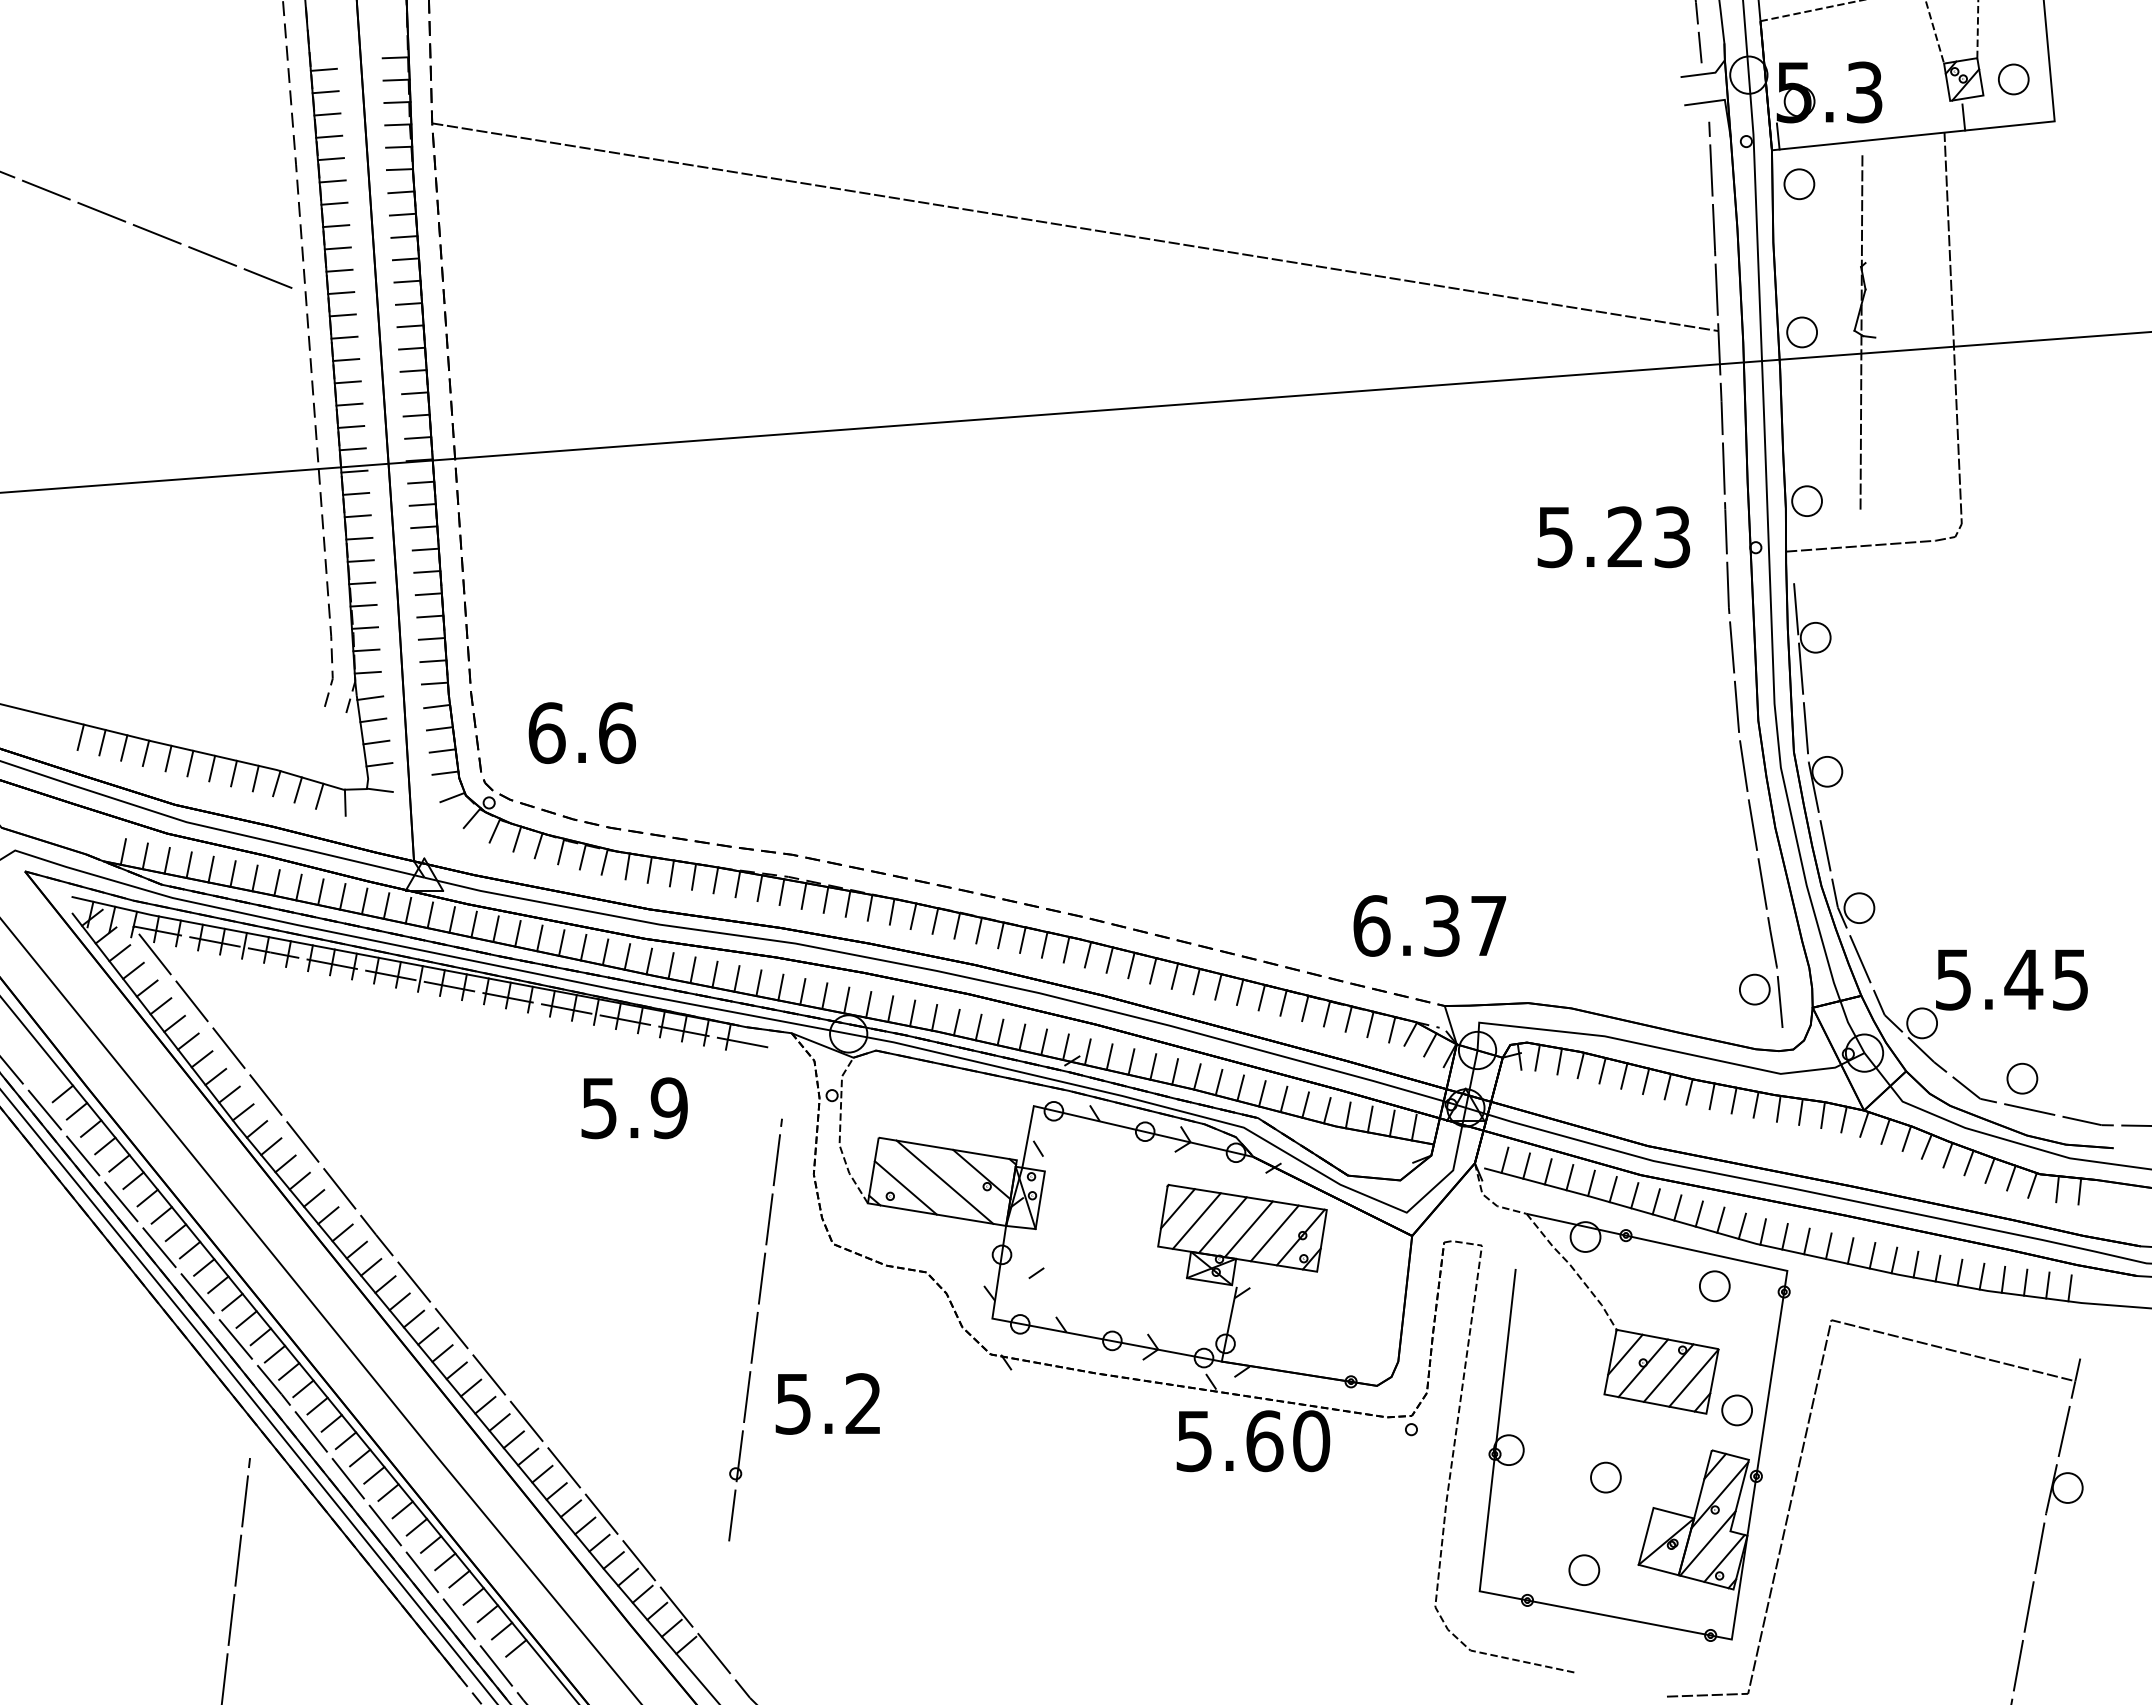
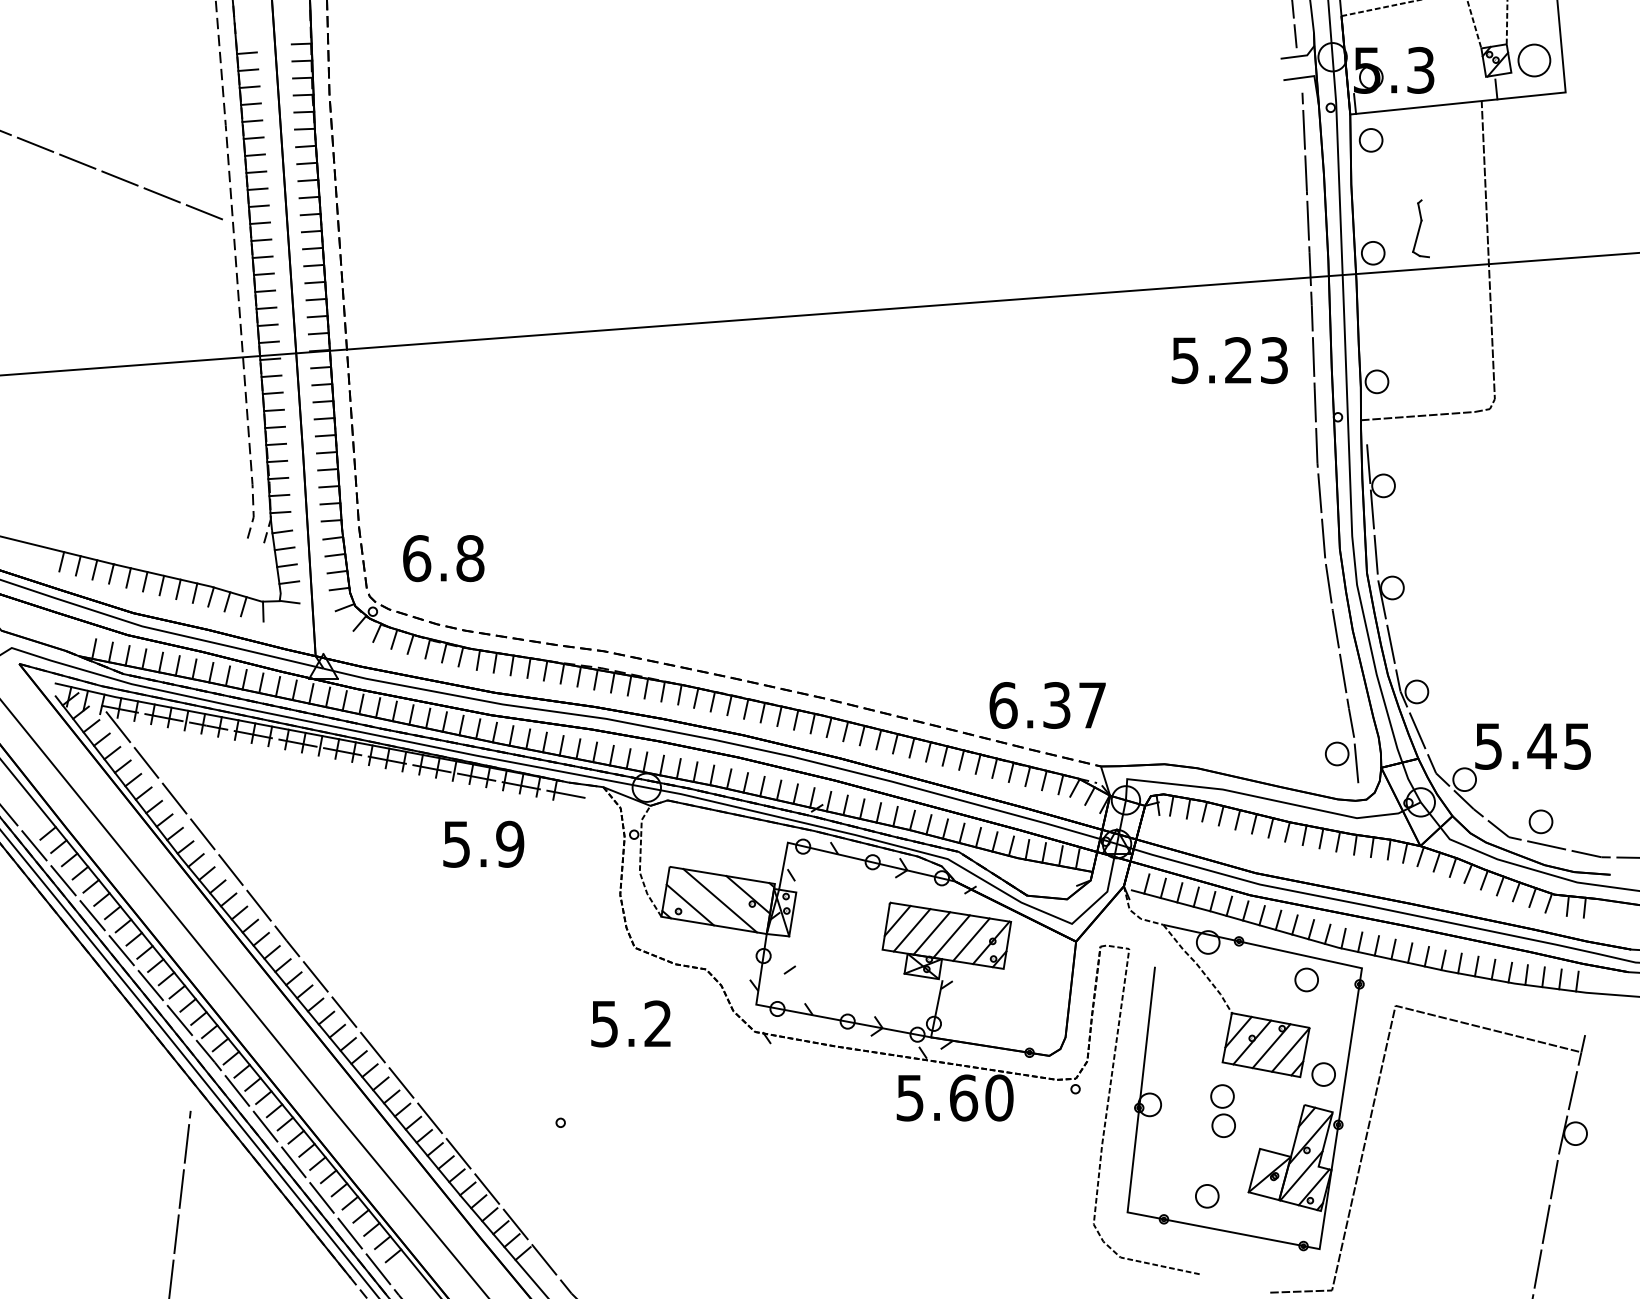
part: (2013, 79) -> (1534, 60), size x1.4
line: (1075, 227) -> (819, 173), removed
line: (1861, 332) -> (1418, 253), removed
text: (1613, 537) -> (1229, 360), moved
text: (617, 732) -> (470, 558), 6.6 -> 6.8
text: (1429, 925) -> (1047, 705), moved
line: (755, 1329) -> (575, 1012), removed
text: (827, 1403) -> (630, 1023), moved
part: (1604, 1438) -> (1222, 1095), added

